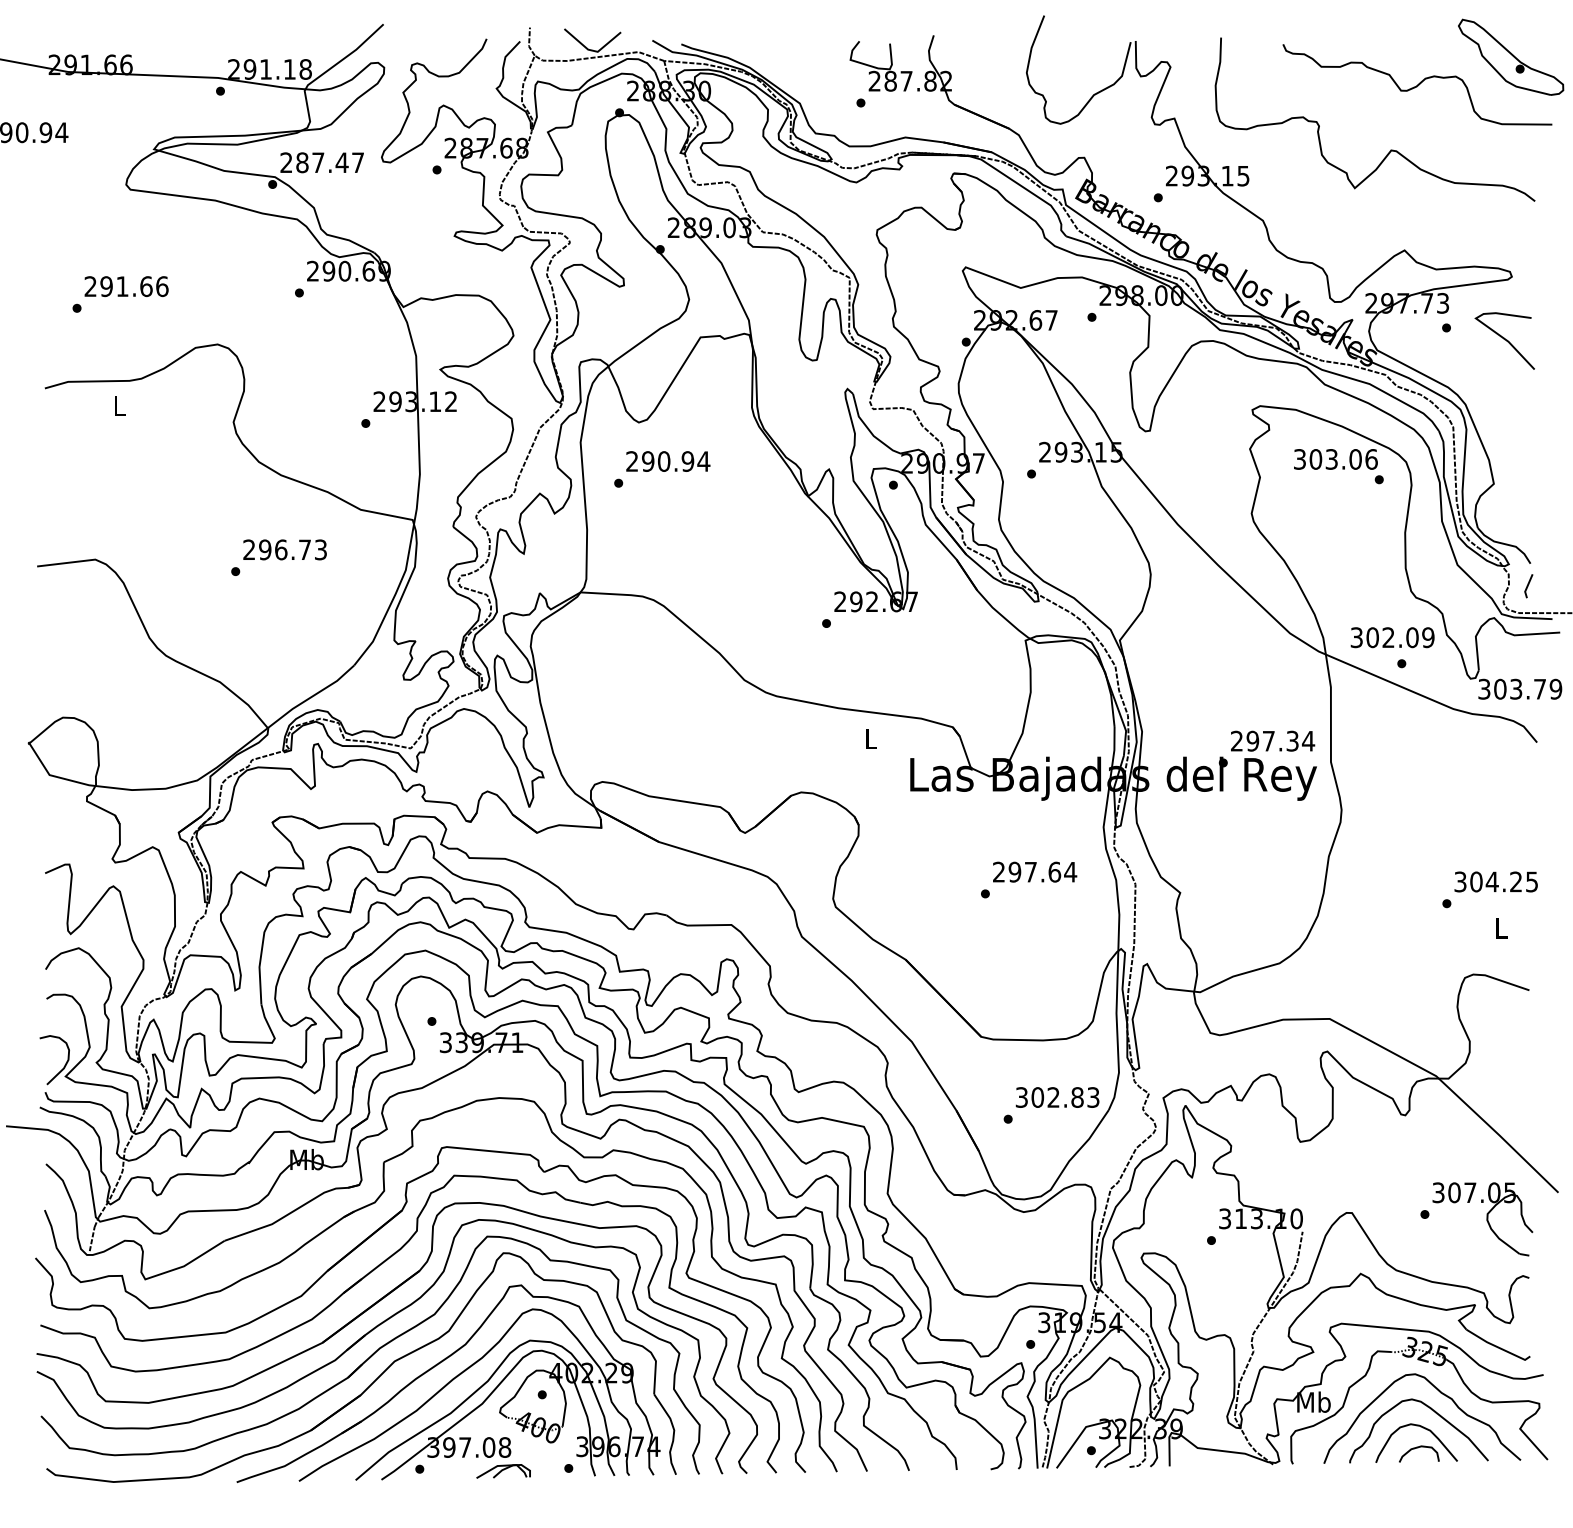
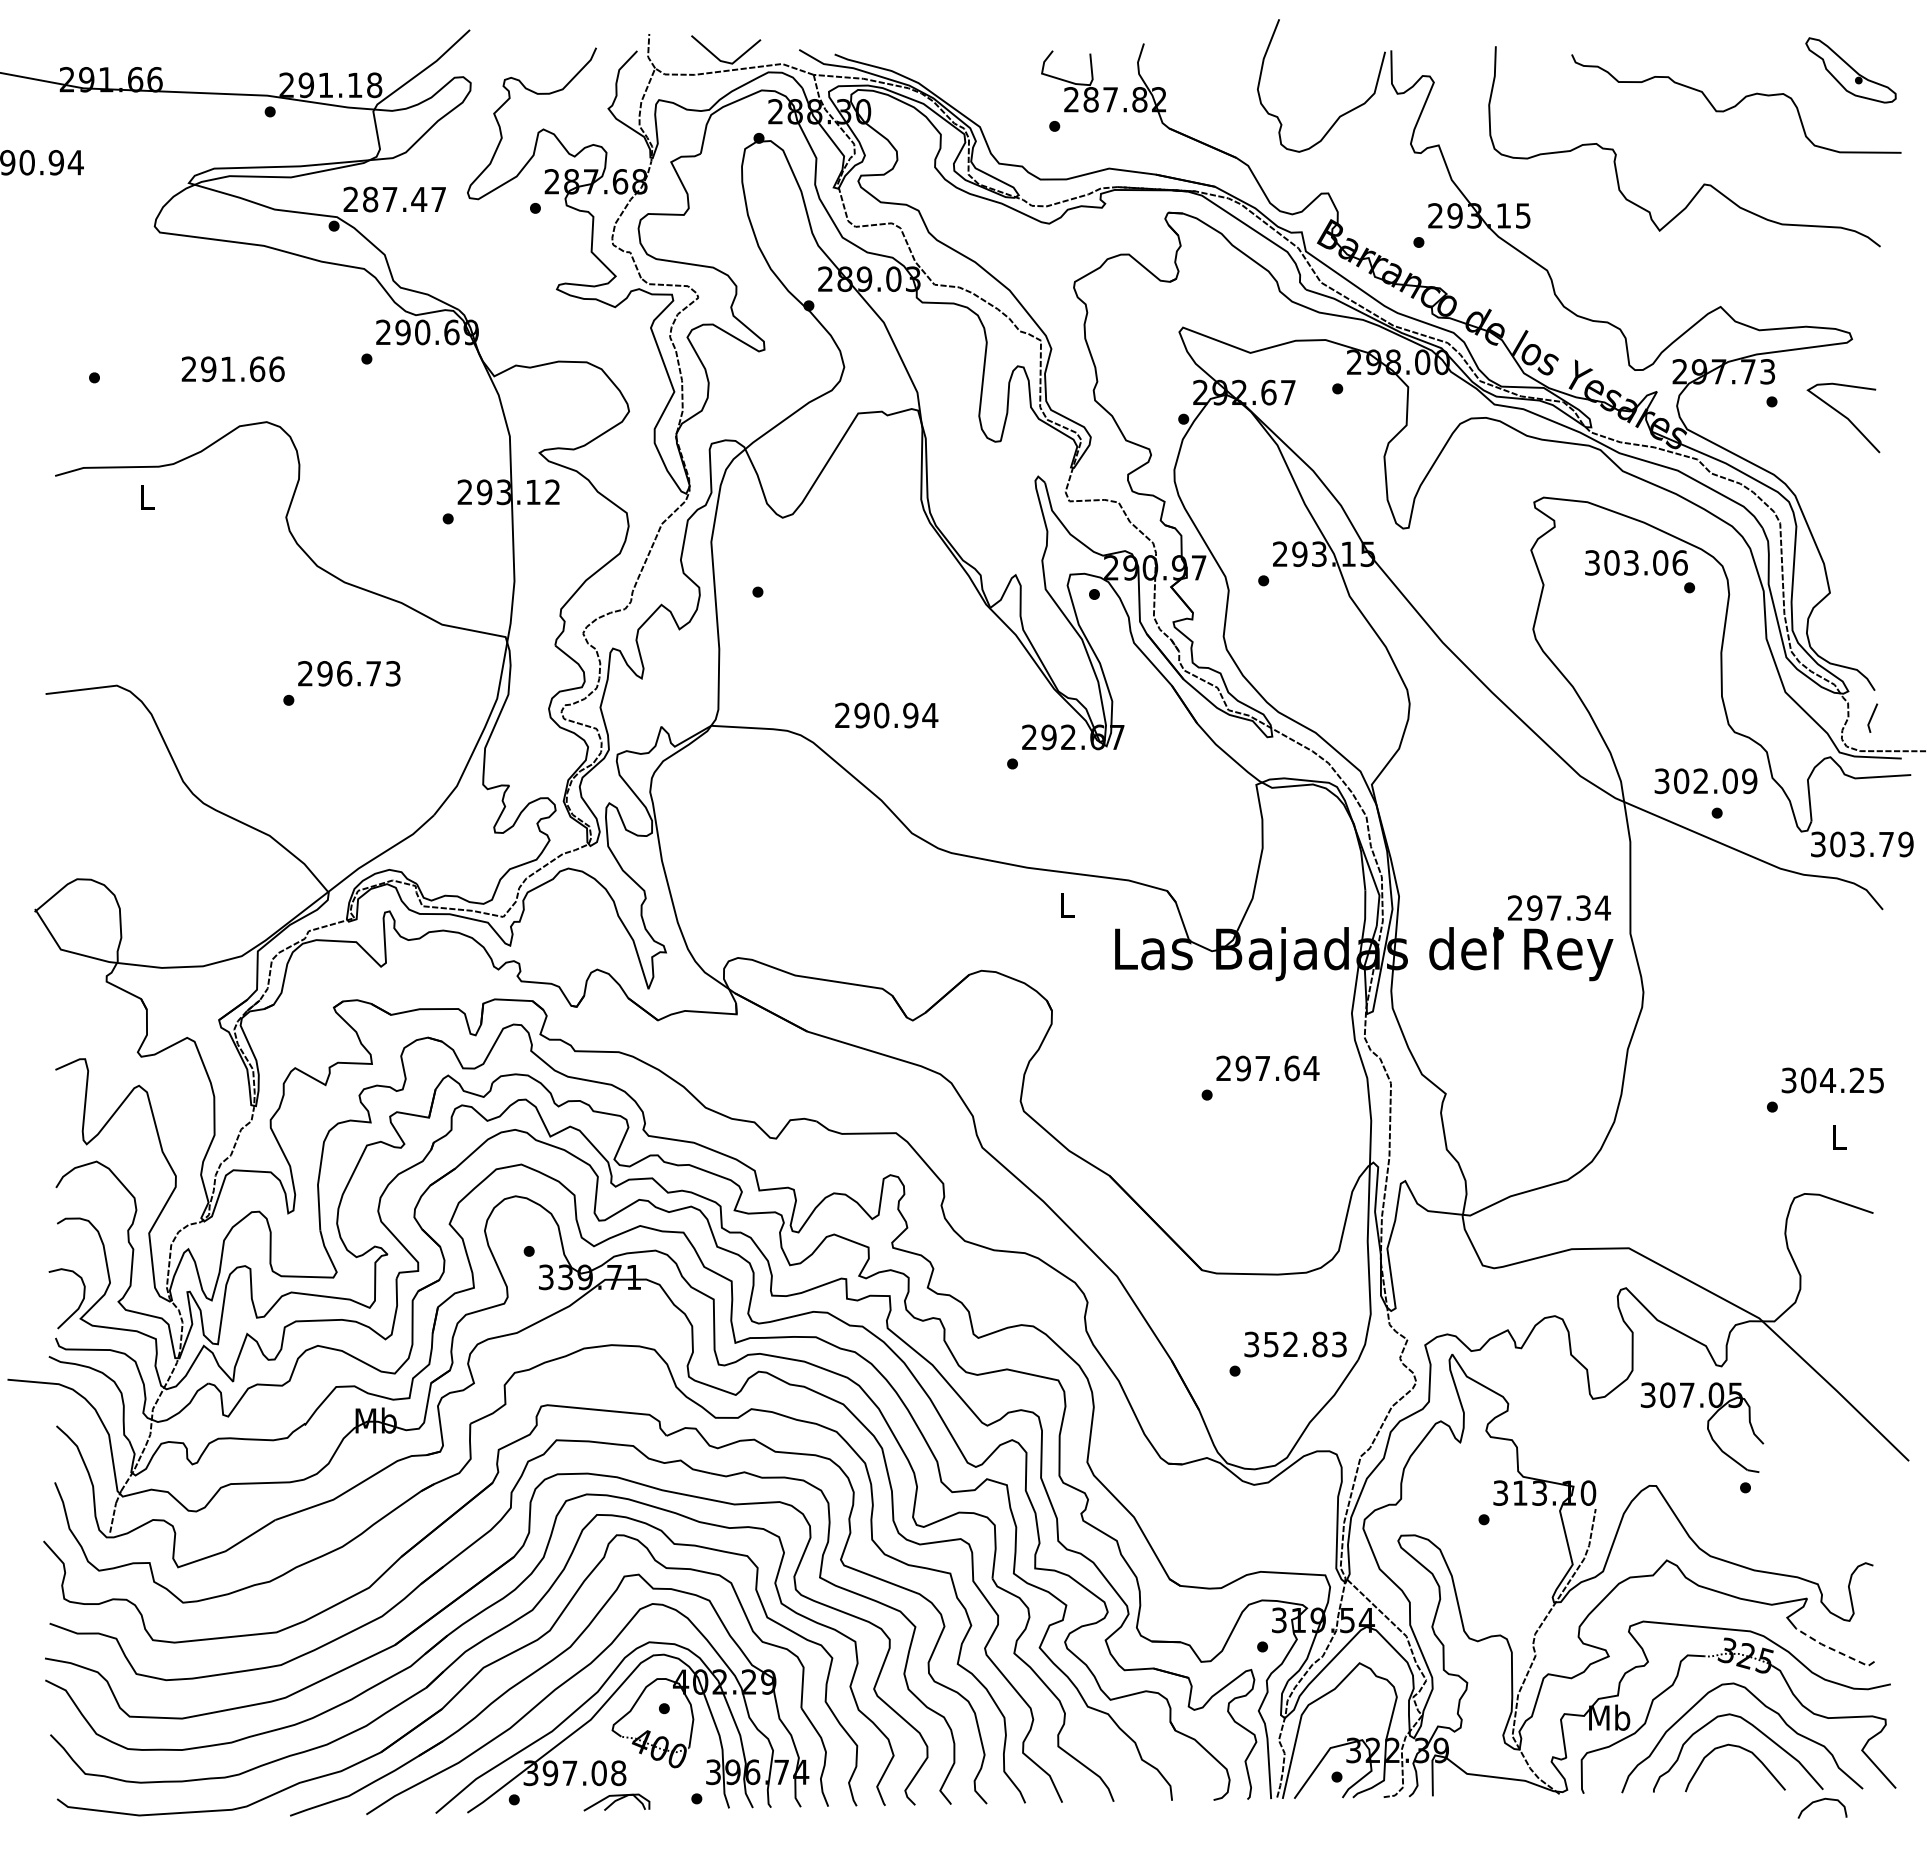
part: (1510, 57) -> (1850, 70), size x0.7
text: (126, 286) -> (232, 369), moved
text: (668, 461) -> (886, 715), moved
text: (1037, 1097) -> (1270, 1344), 302.83 -> 352.83
part: (1482, 1219) -> (1702, 1427), moved
line: (1498, 1347) -> (1835, 1650), solid -> dashed
curve: (1417, 1448) -> (1820, 1801), moved

